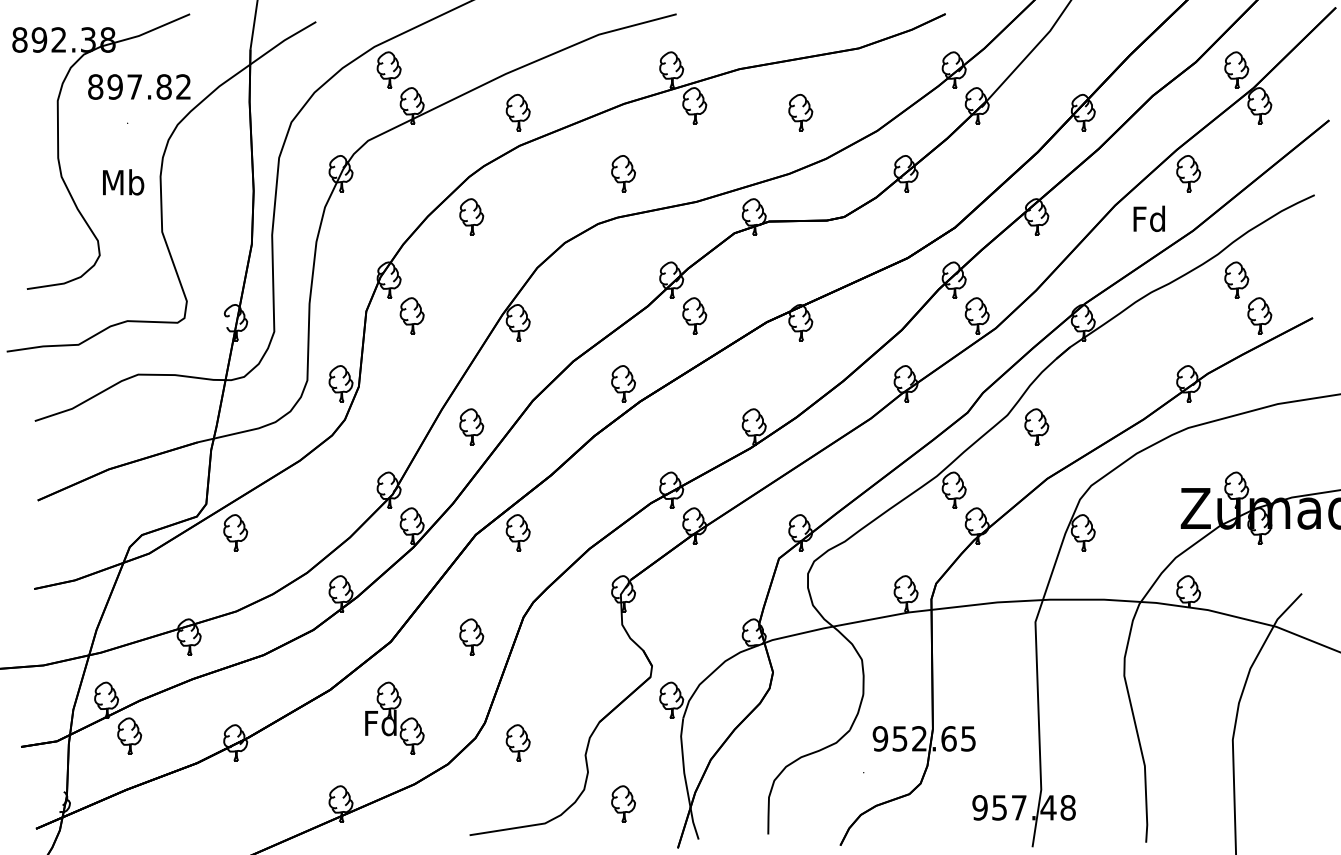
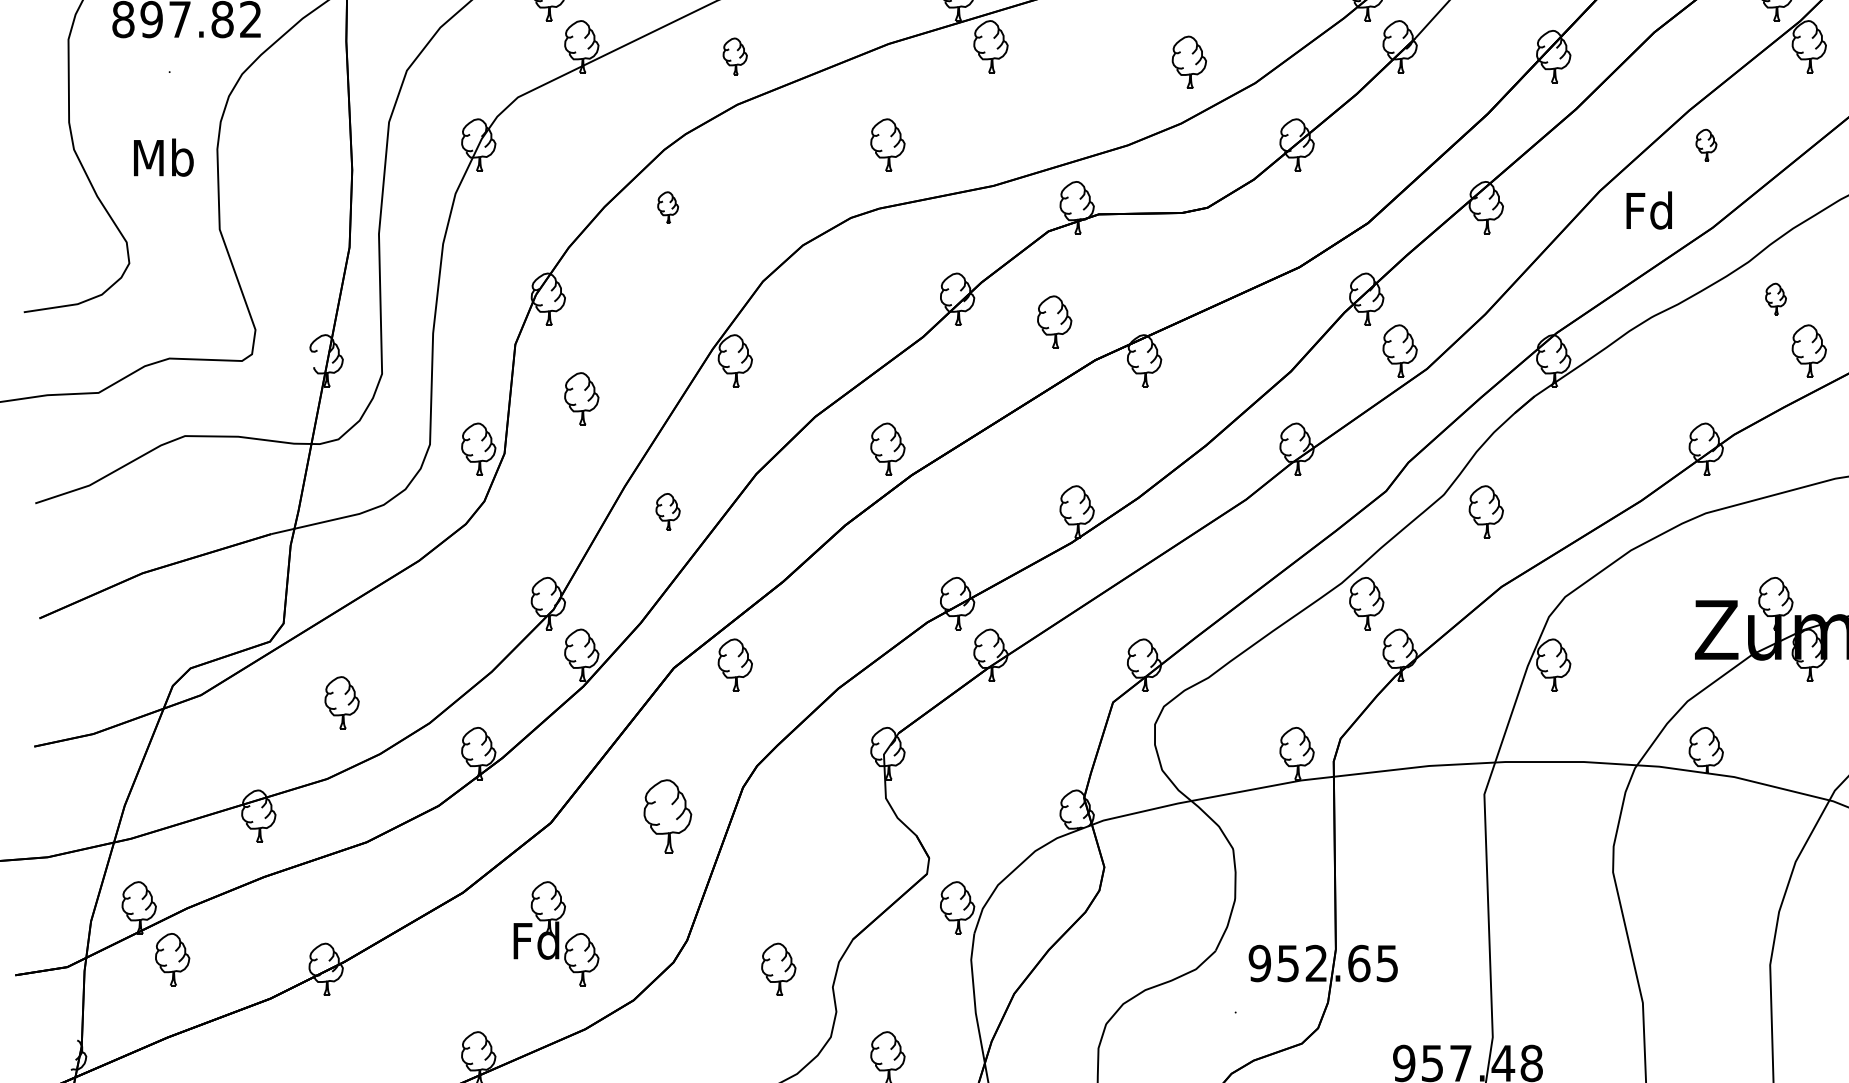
part: (517, 112) -> (734, 56), size x0.7
part: (800, 112) -> (1189, 62), moved
part: (1188, 173) -> (1706, 144), size x0.6
part: (471, 216) -> (667, 207), size x0.6
part: (1236, 279) -> (1775, 298), size x0.6
part: (411, 315) -> (580, 398), moved
part: (694, 315) -> (1054, 321), moved
part: (471, 426) -> (667, 511), size x0.7
part: (235, 532) -> (341, 702), moved
part: (471, 636) -> (667, 815), size x1.4
part: (517, 742) -> (777, 968), moved

